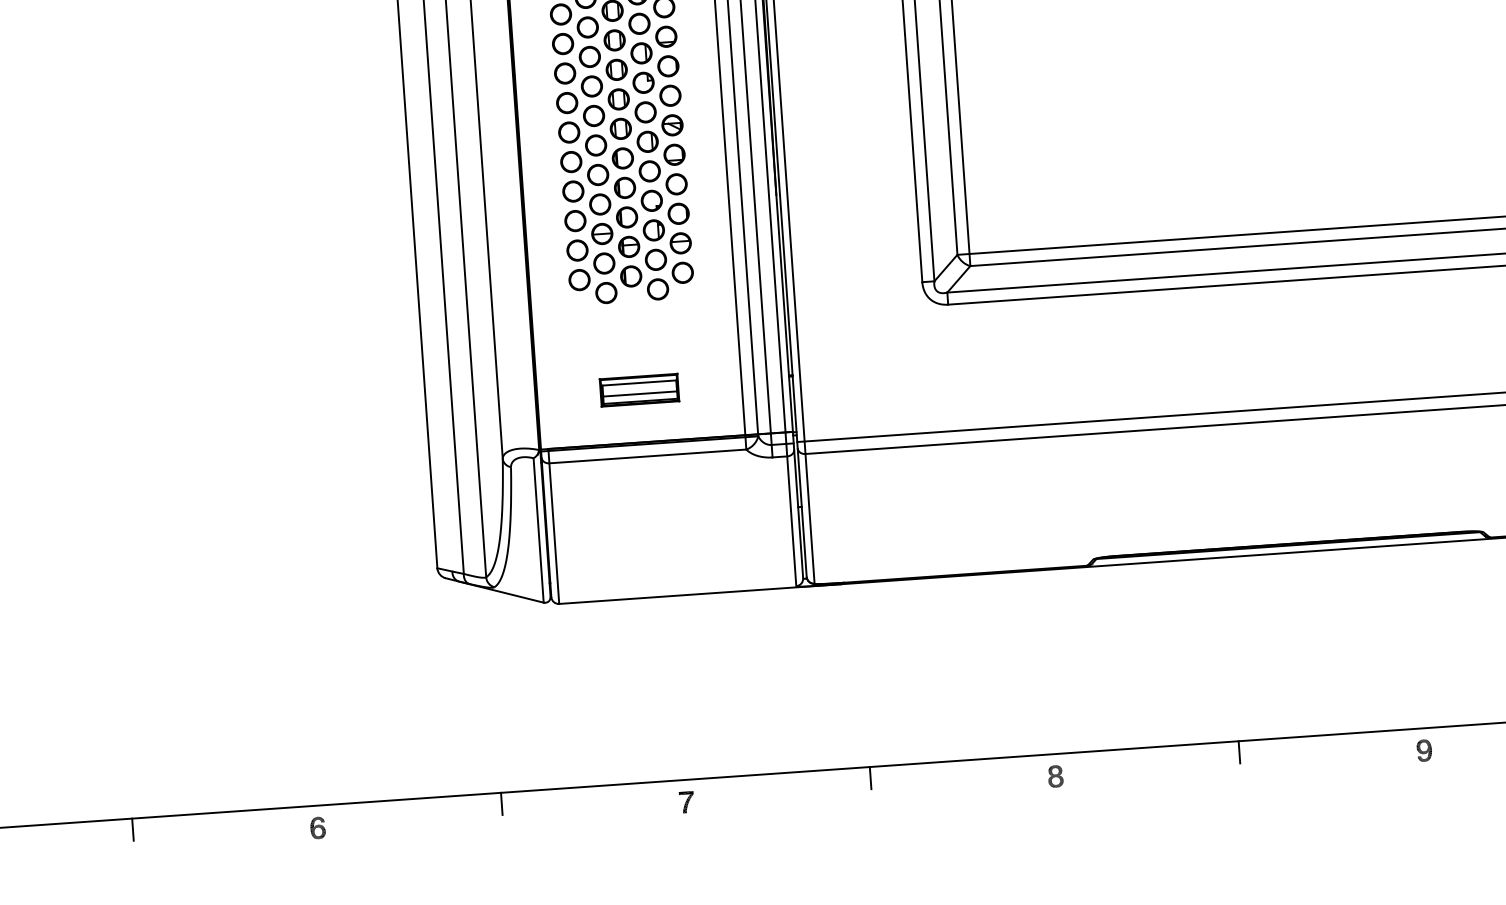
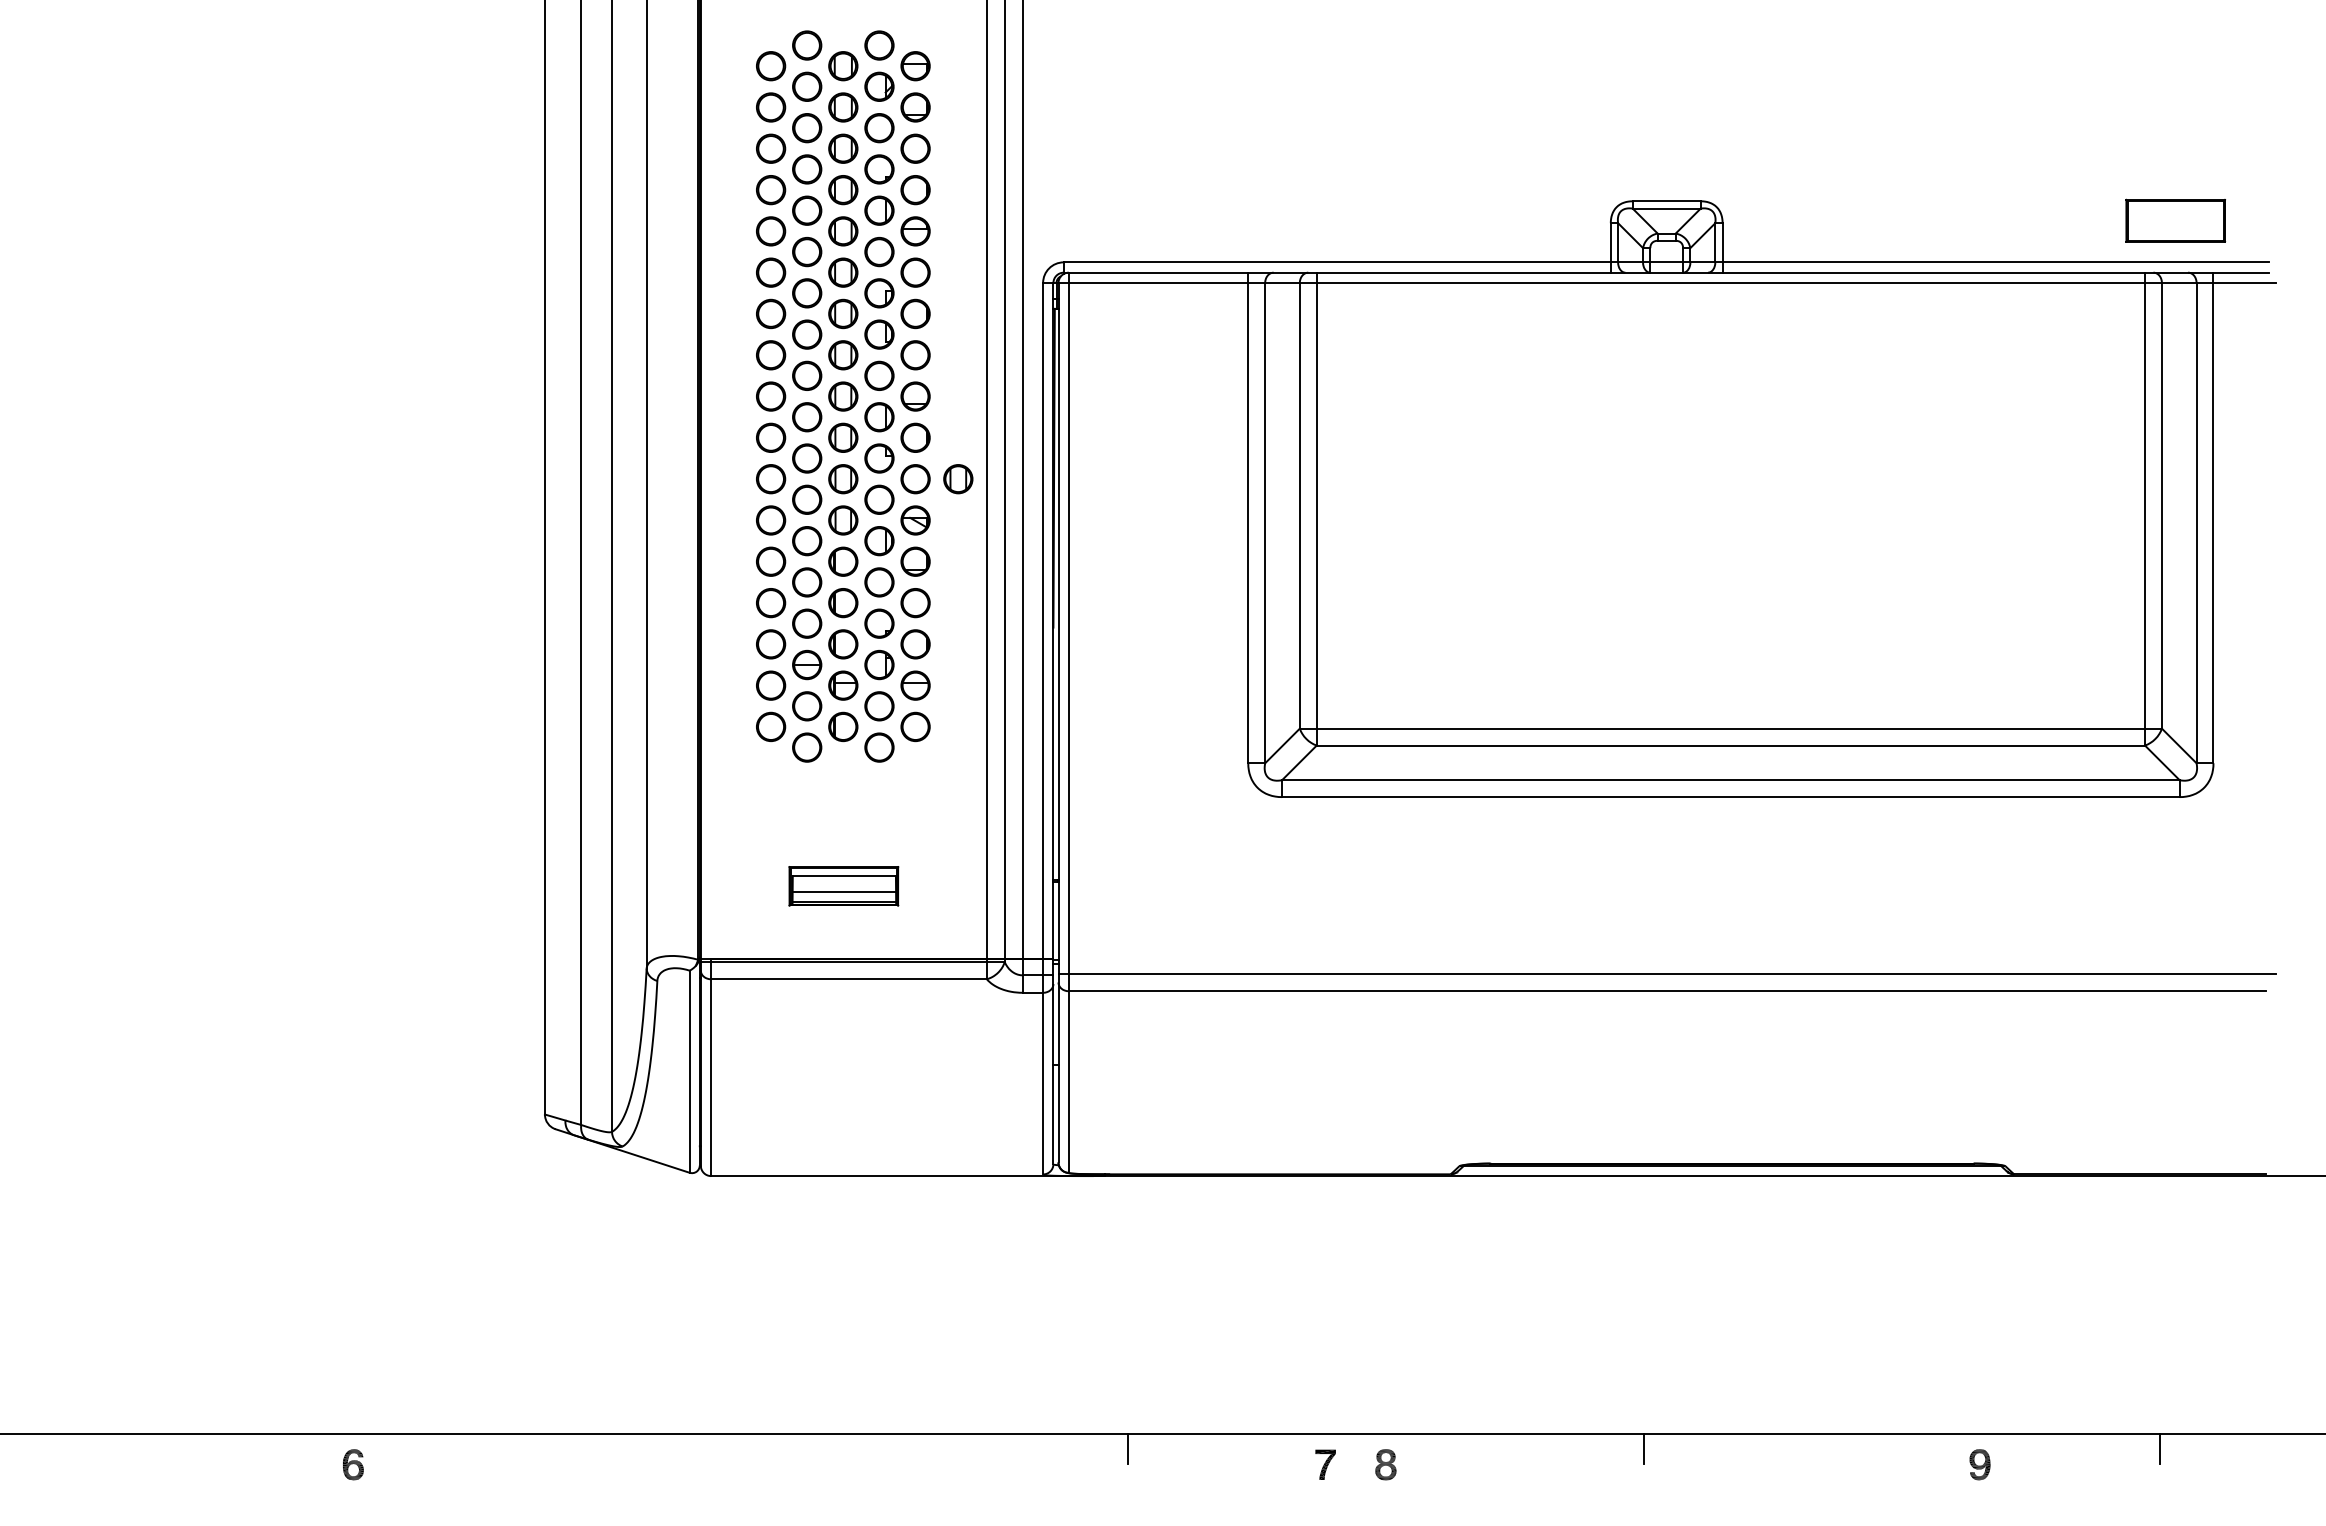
part: (701, 93) -> (958, 479), added
part: (1424, 750) -> (1979, 1464), moved
part: (686, 802) -> (1325, 1464), moved
line: (501, 803) -> (611, 1448), removed
line: (132, 829) -> (95, 1448), removed

